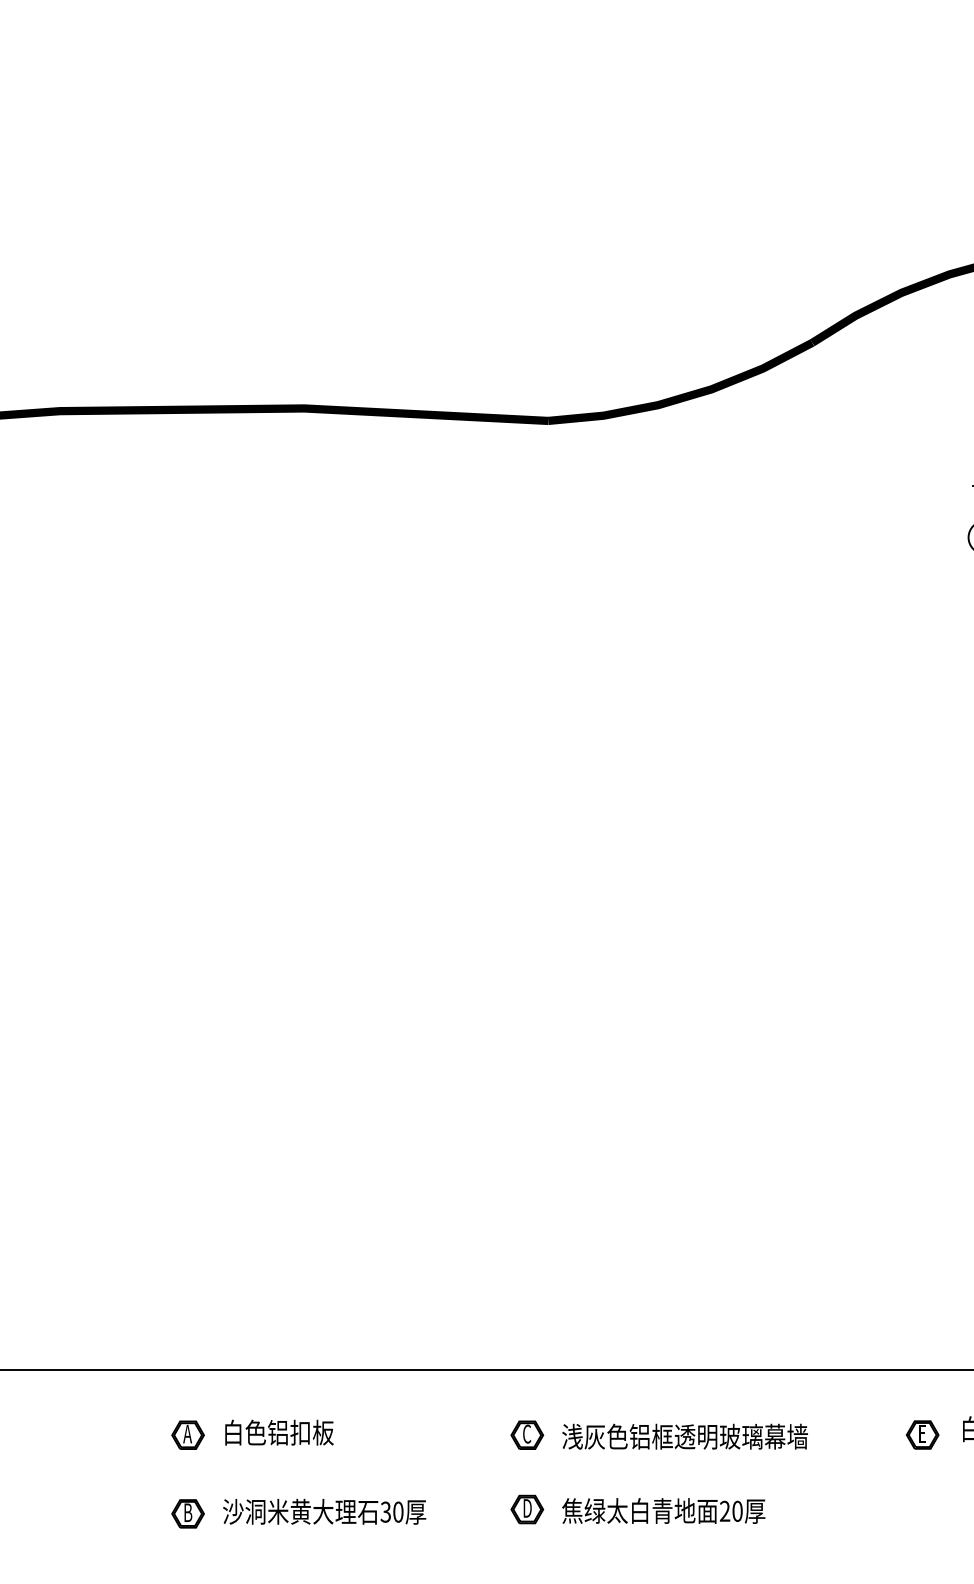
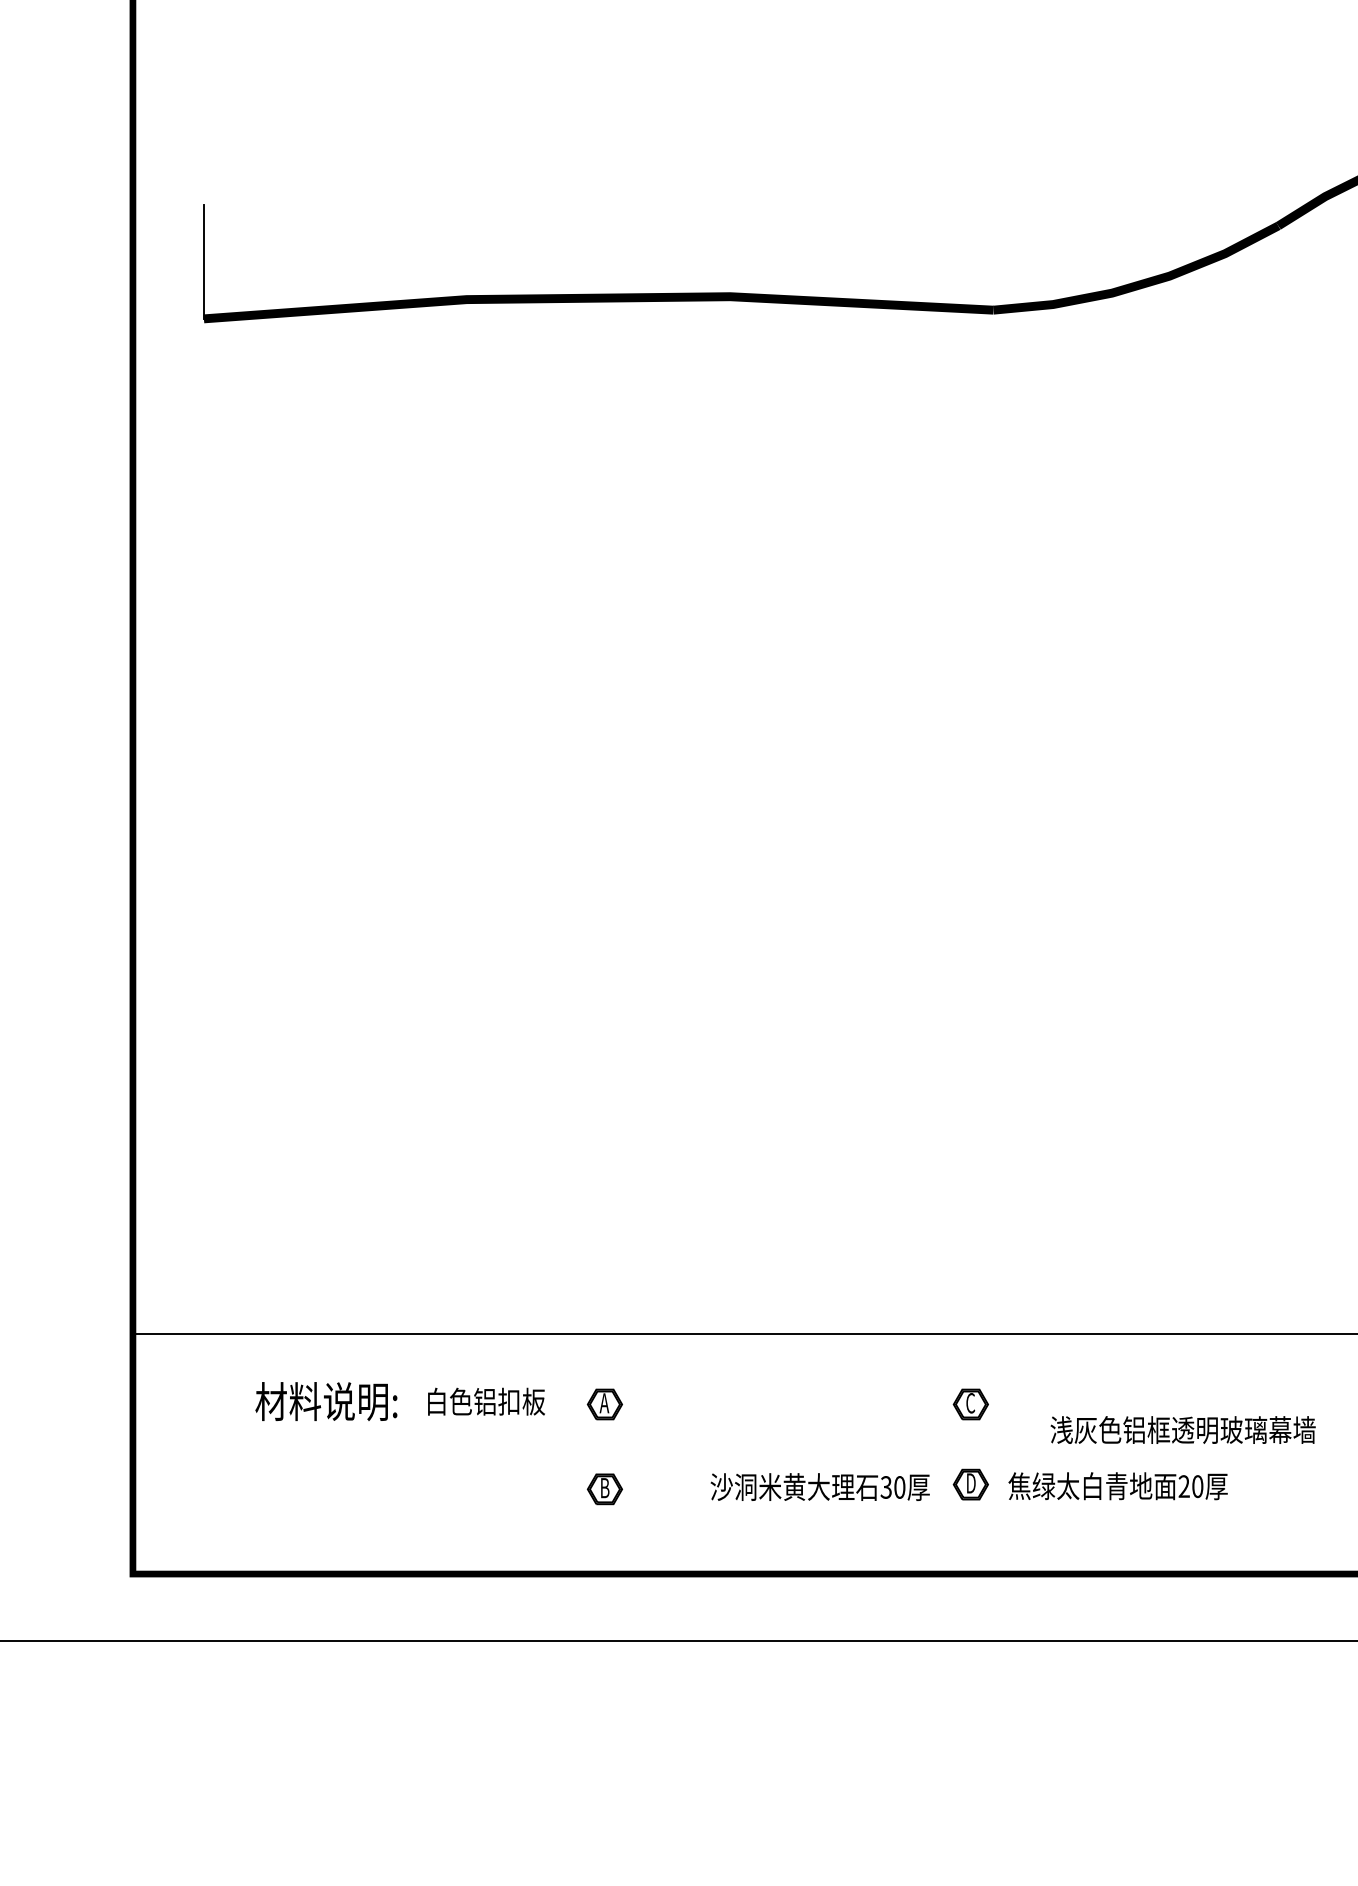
text: (279, 1432) -> (486, 1401), moved
text: (684, 1436) -> (1182, 1429), moved
text: (323, 1511) -> (819, 1486), moved

